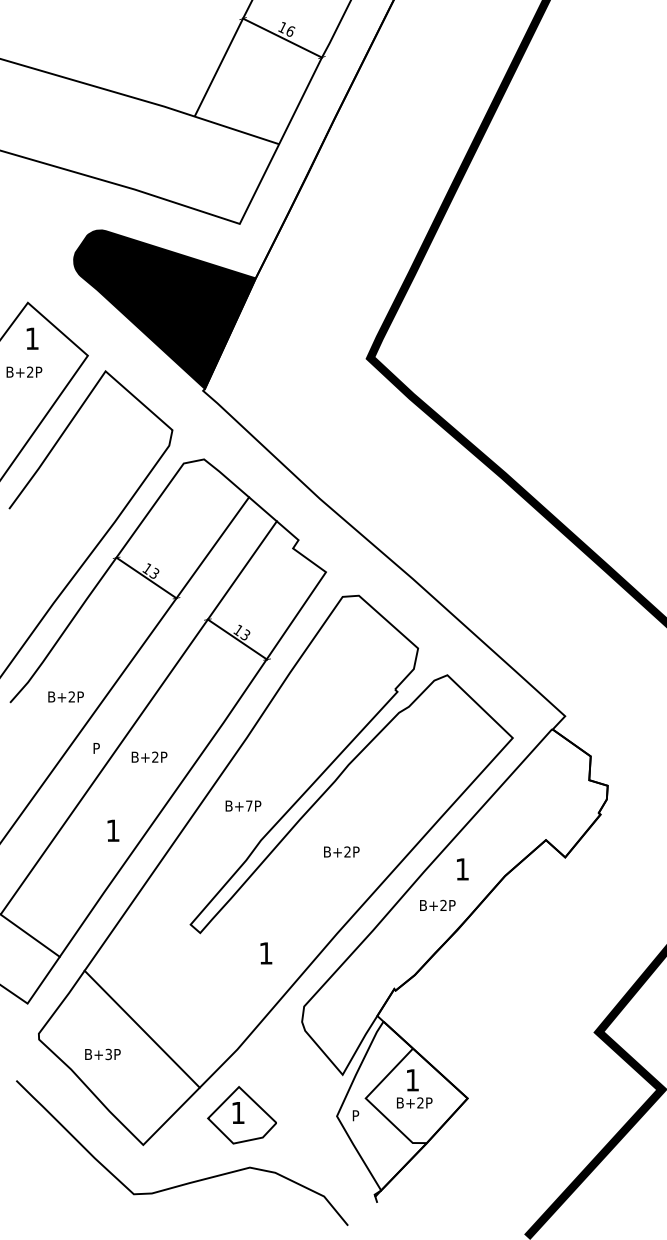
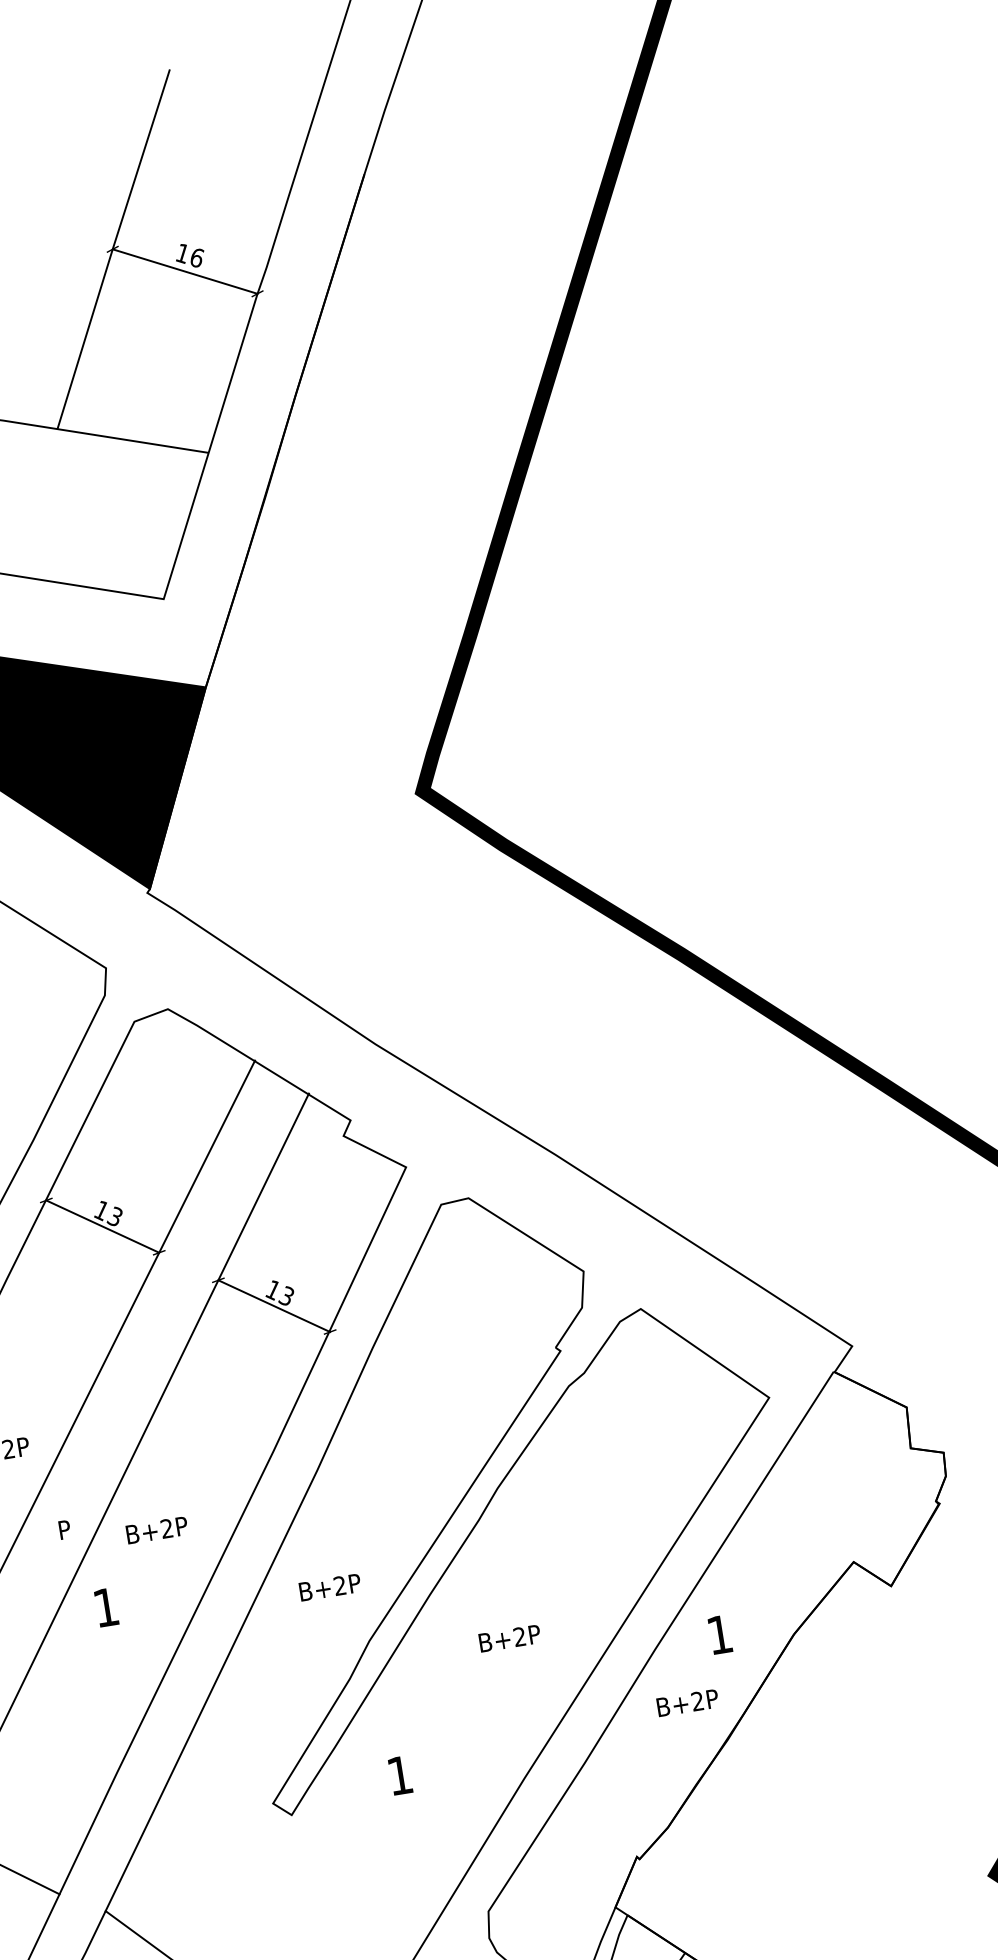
text: (249, 805) -> (340, 1584), B+7P -> B+2P
text: (113, 830) -> (106, 1606), moved
text: (266, 953) -> (400, 1775), moved

